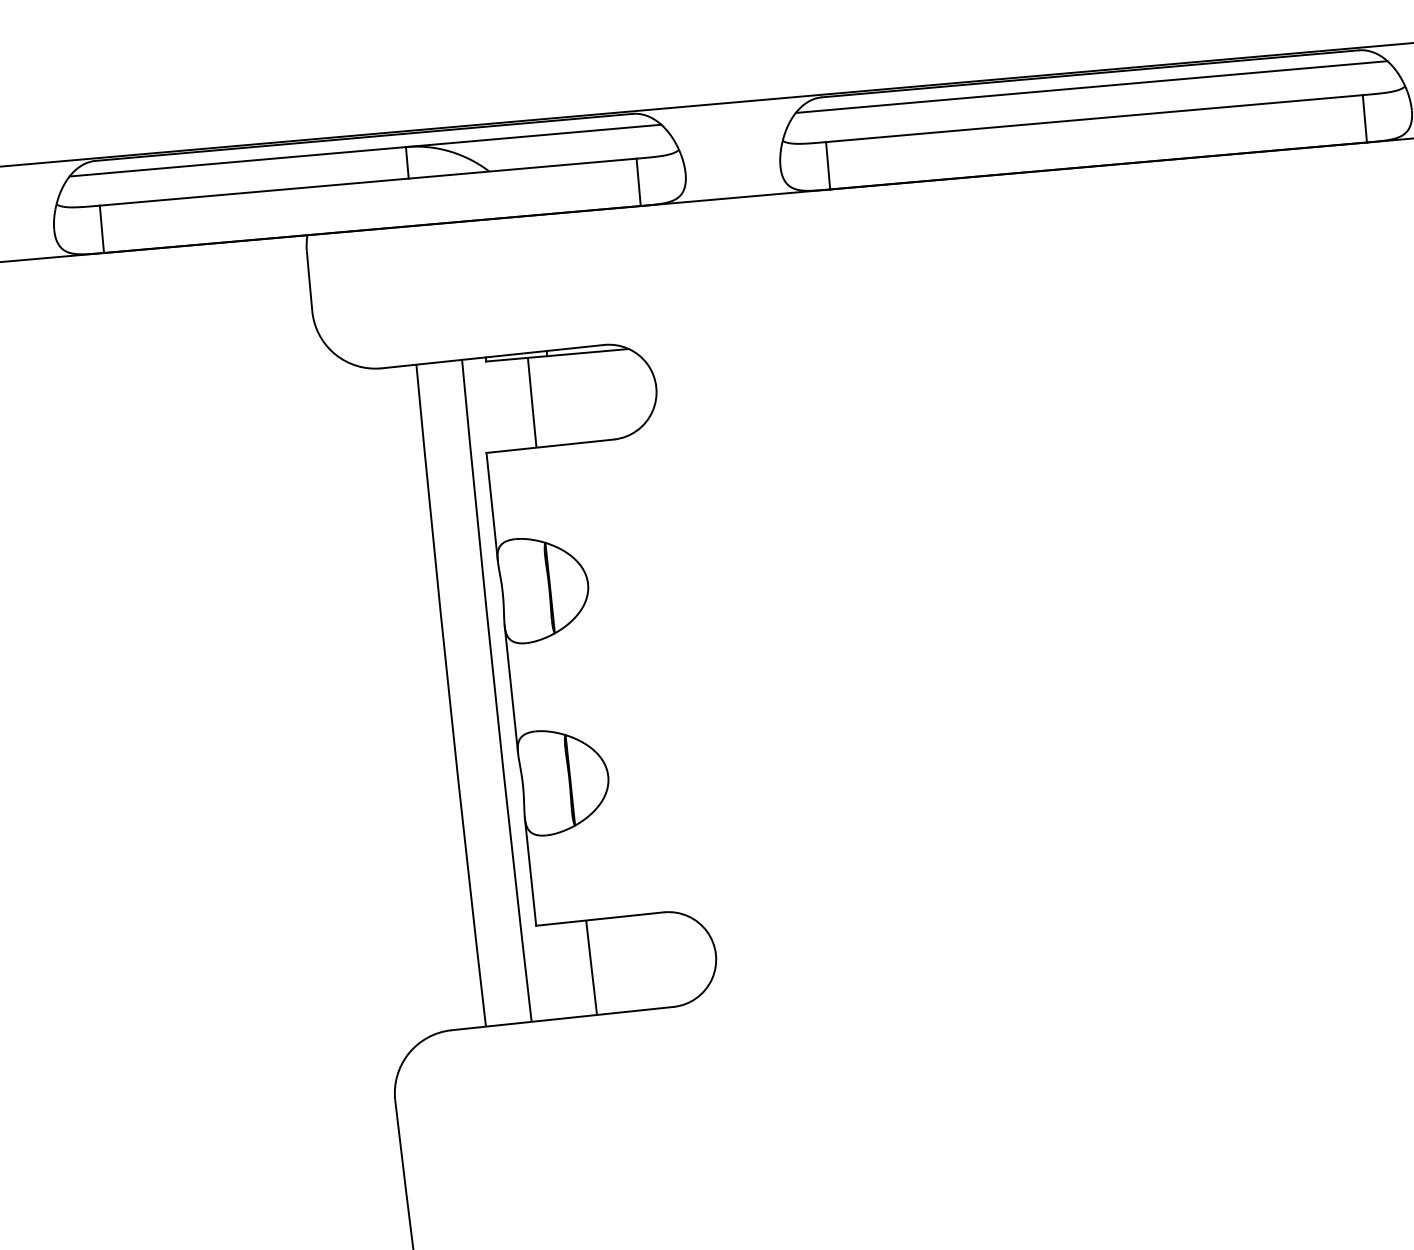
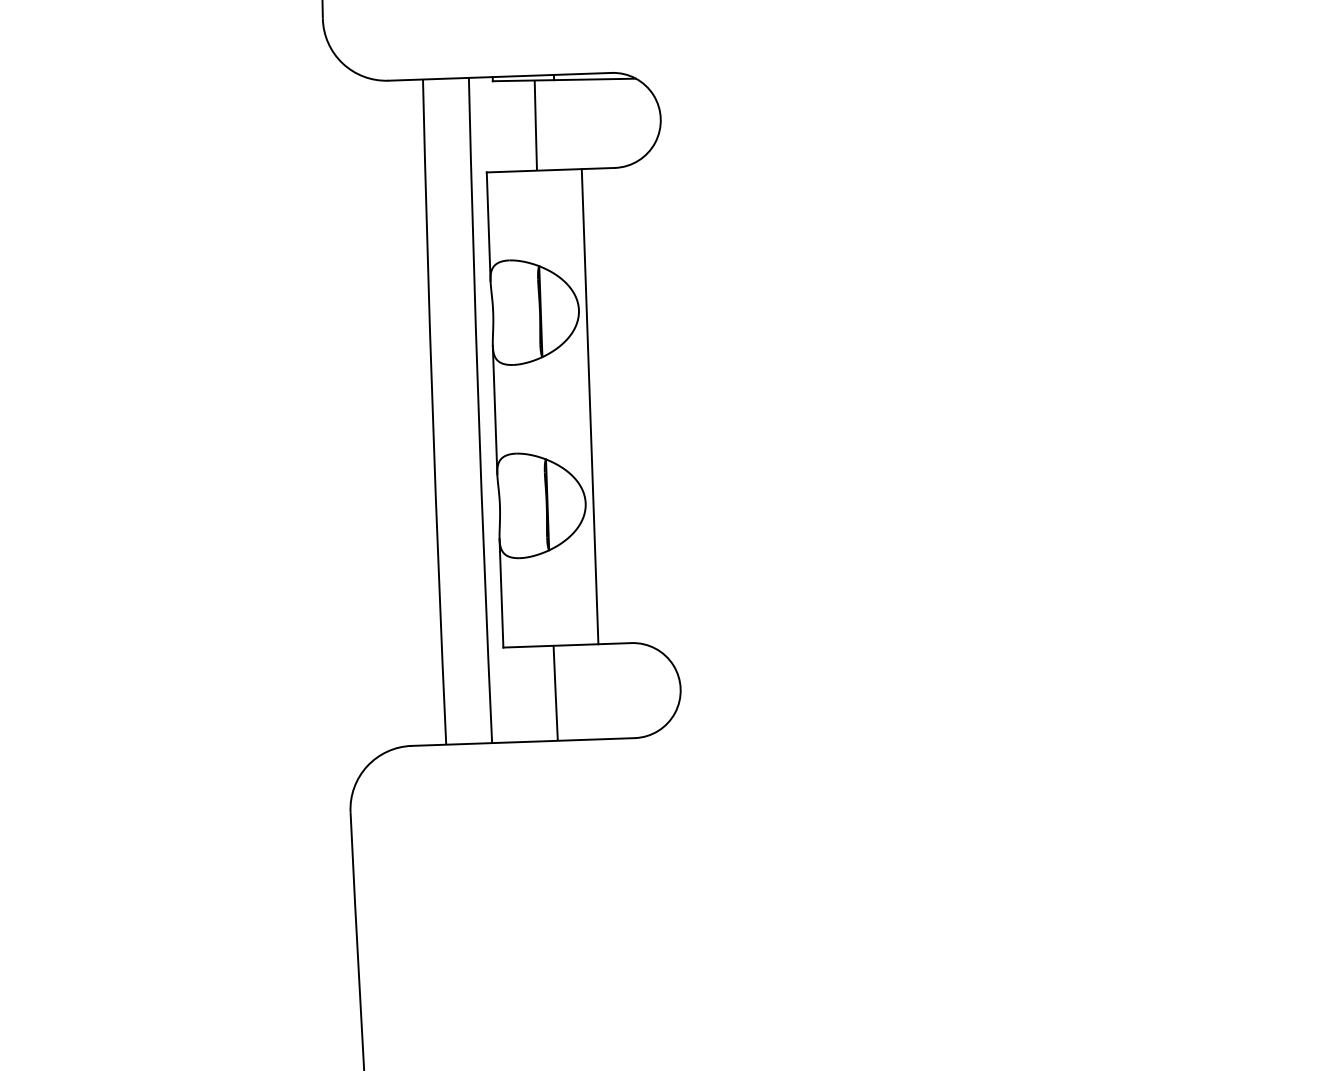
line: (605, 678) -> (589, 405), added

